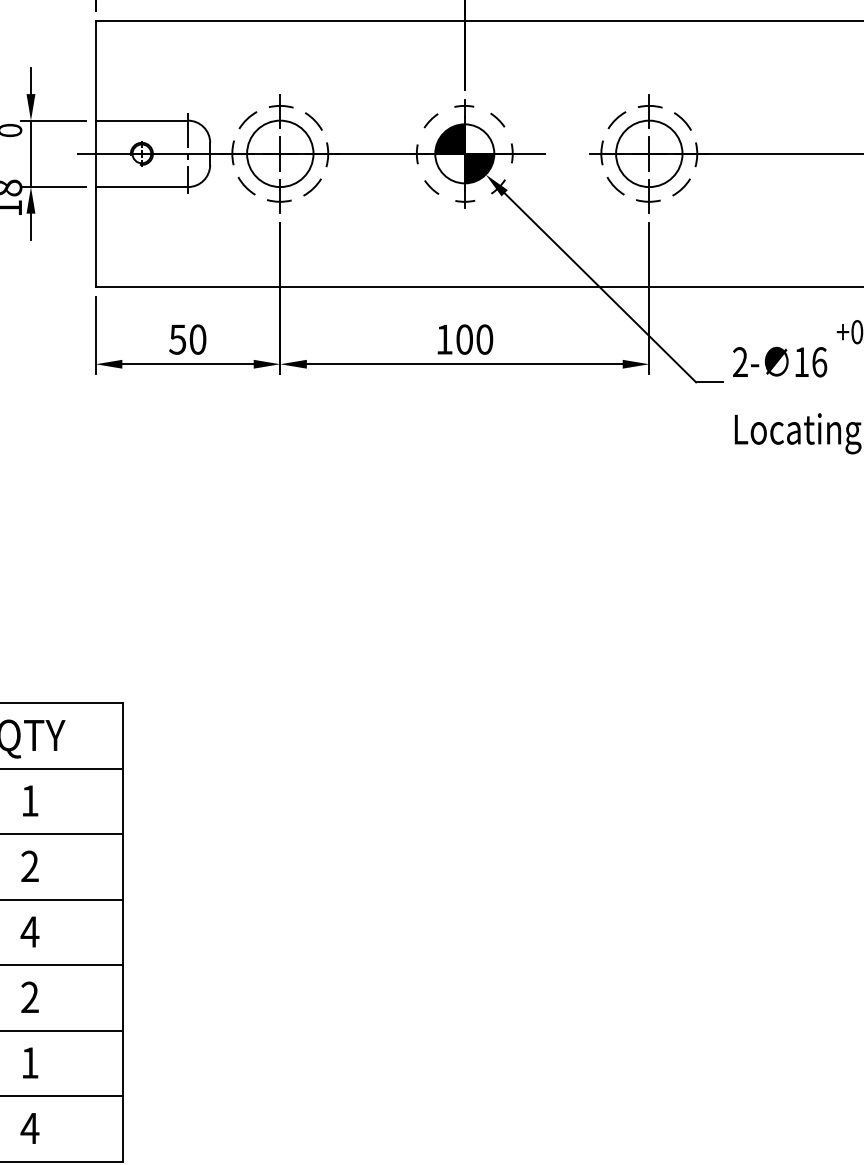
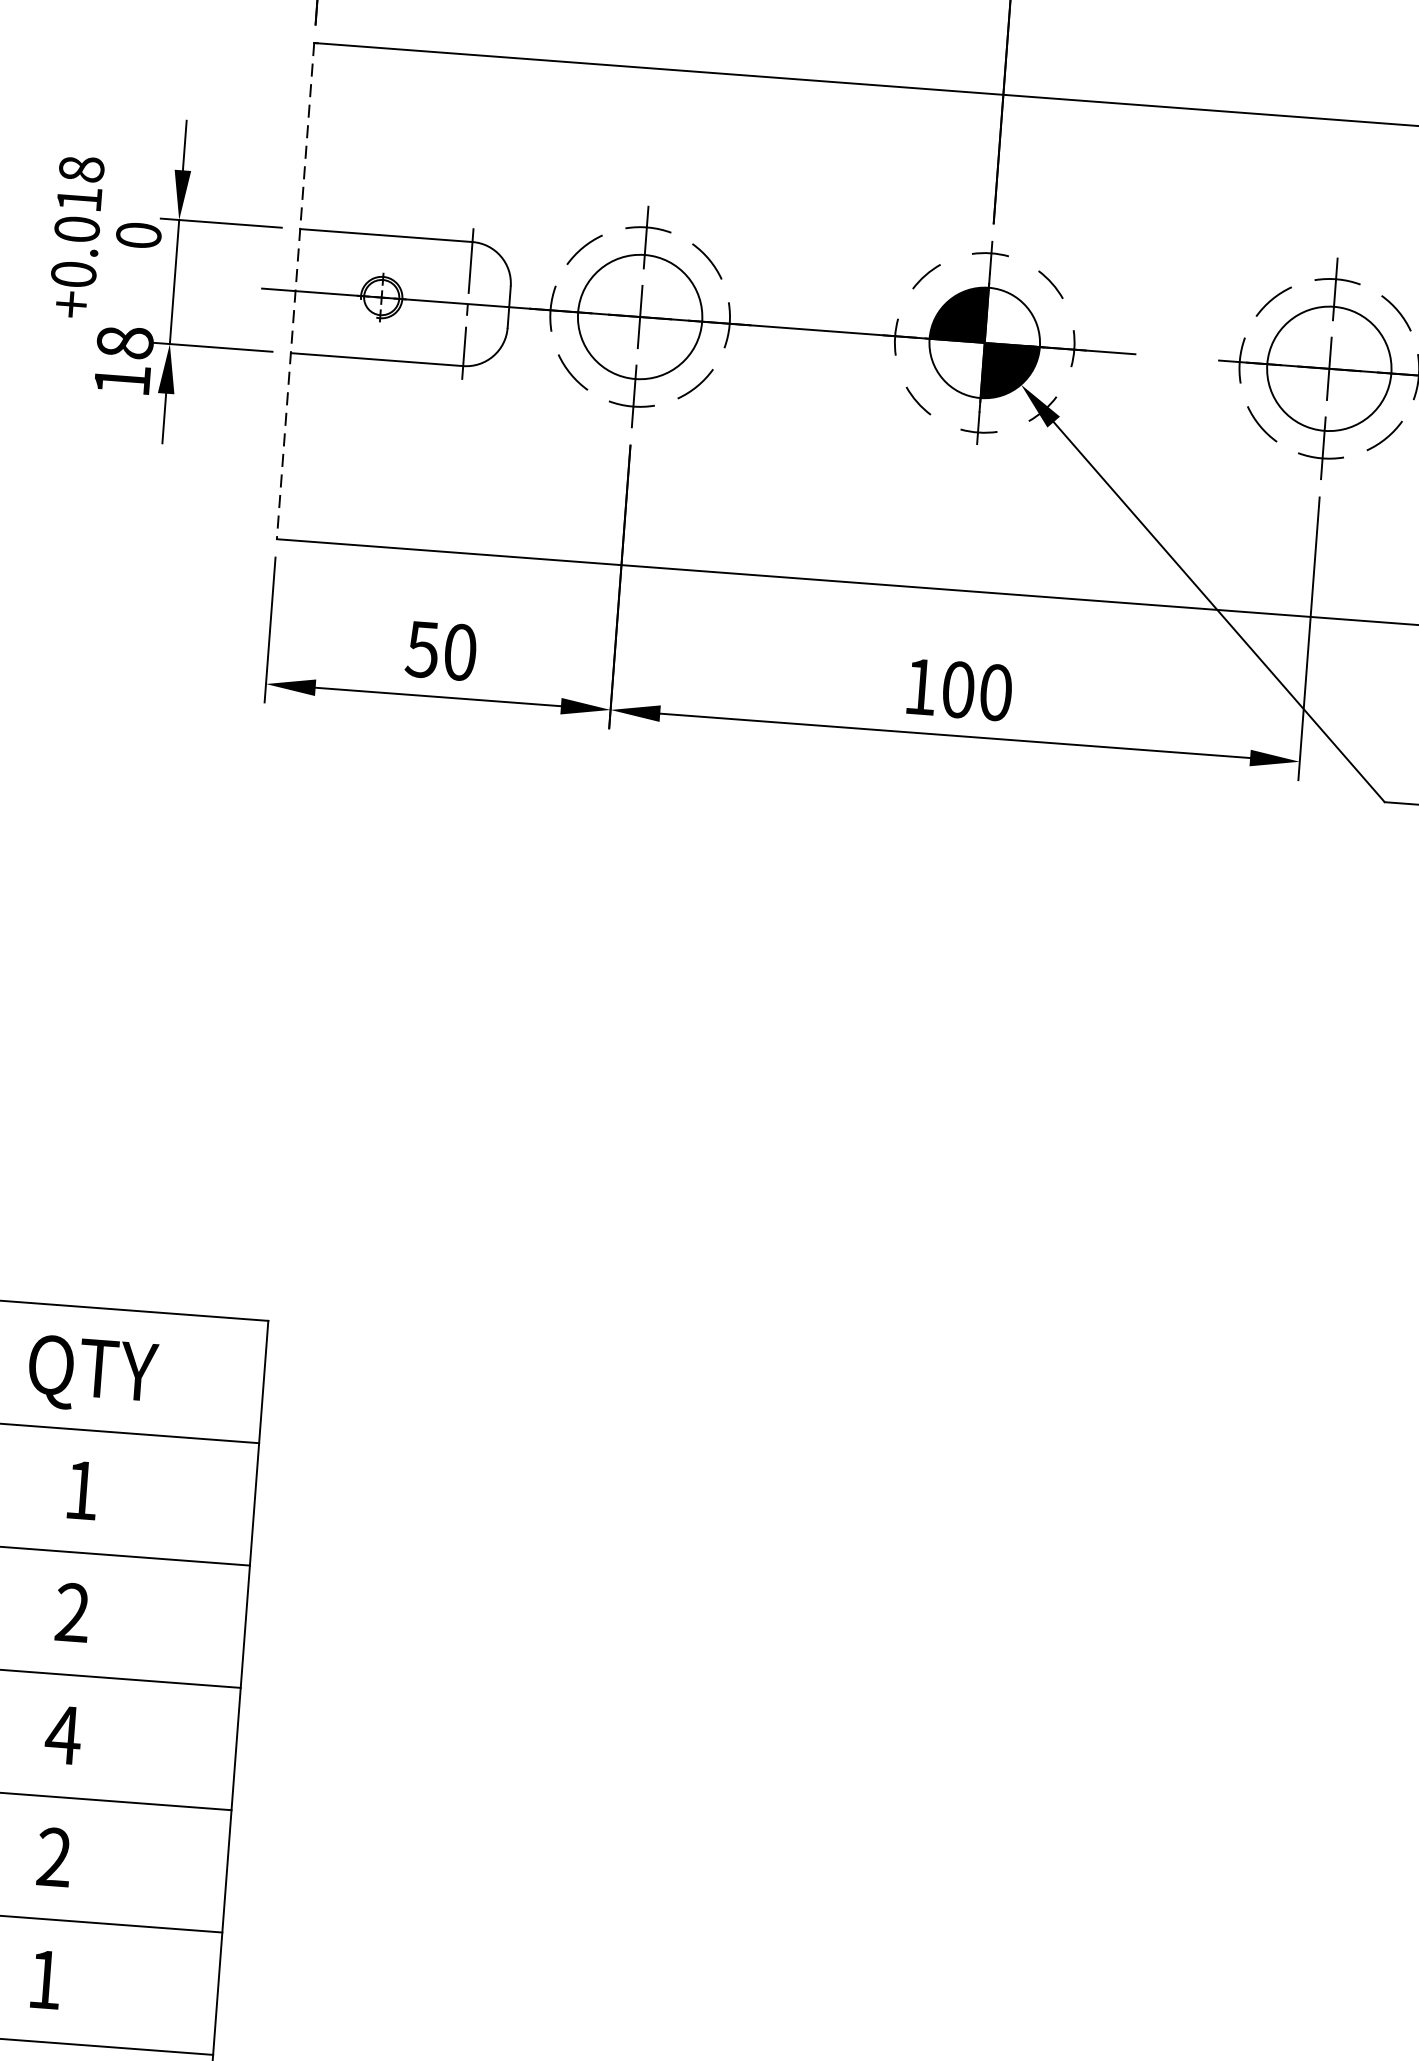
line: (95, 153) -> (295, 290), solid -> dashed

